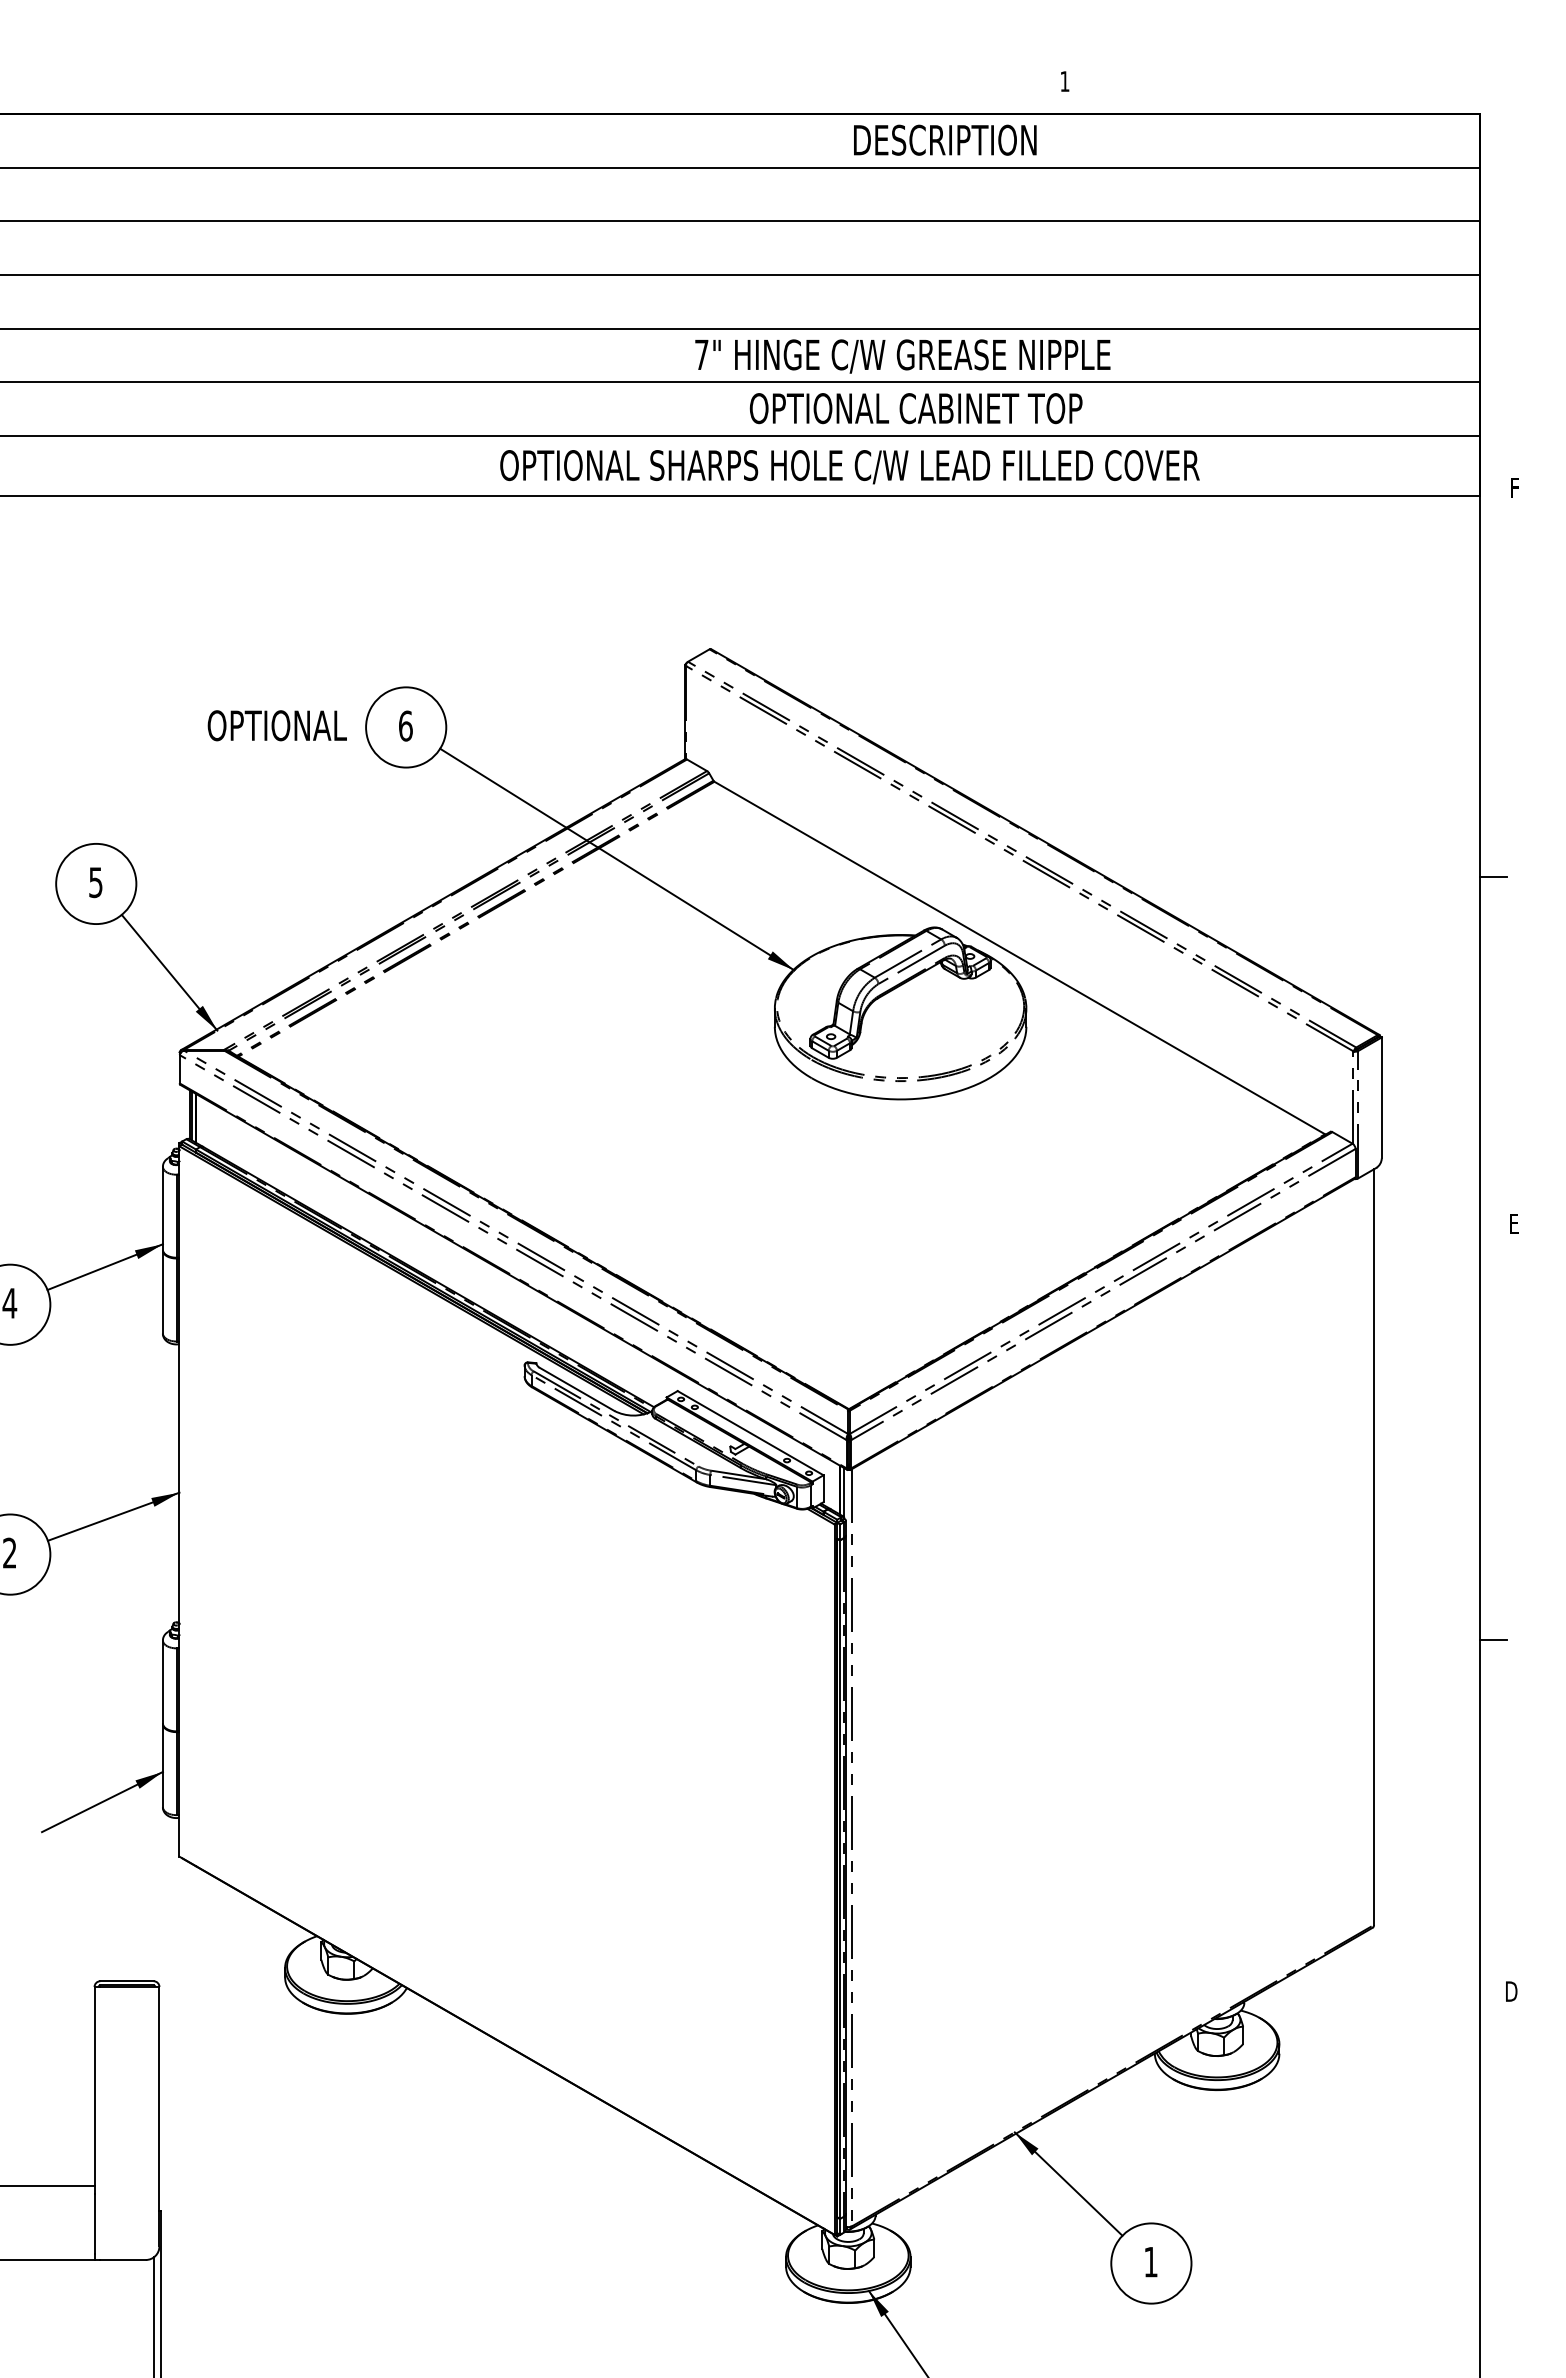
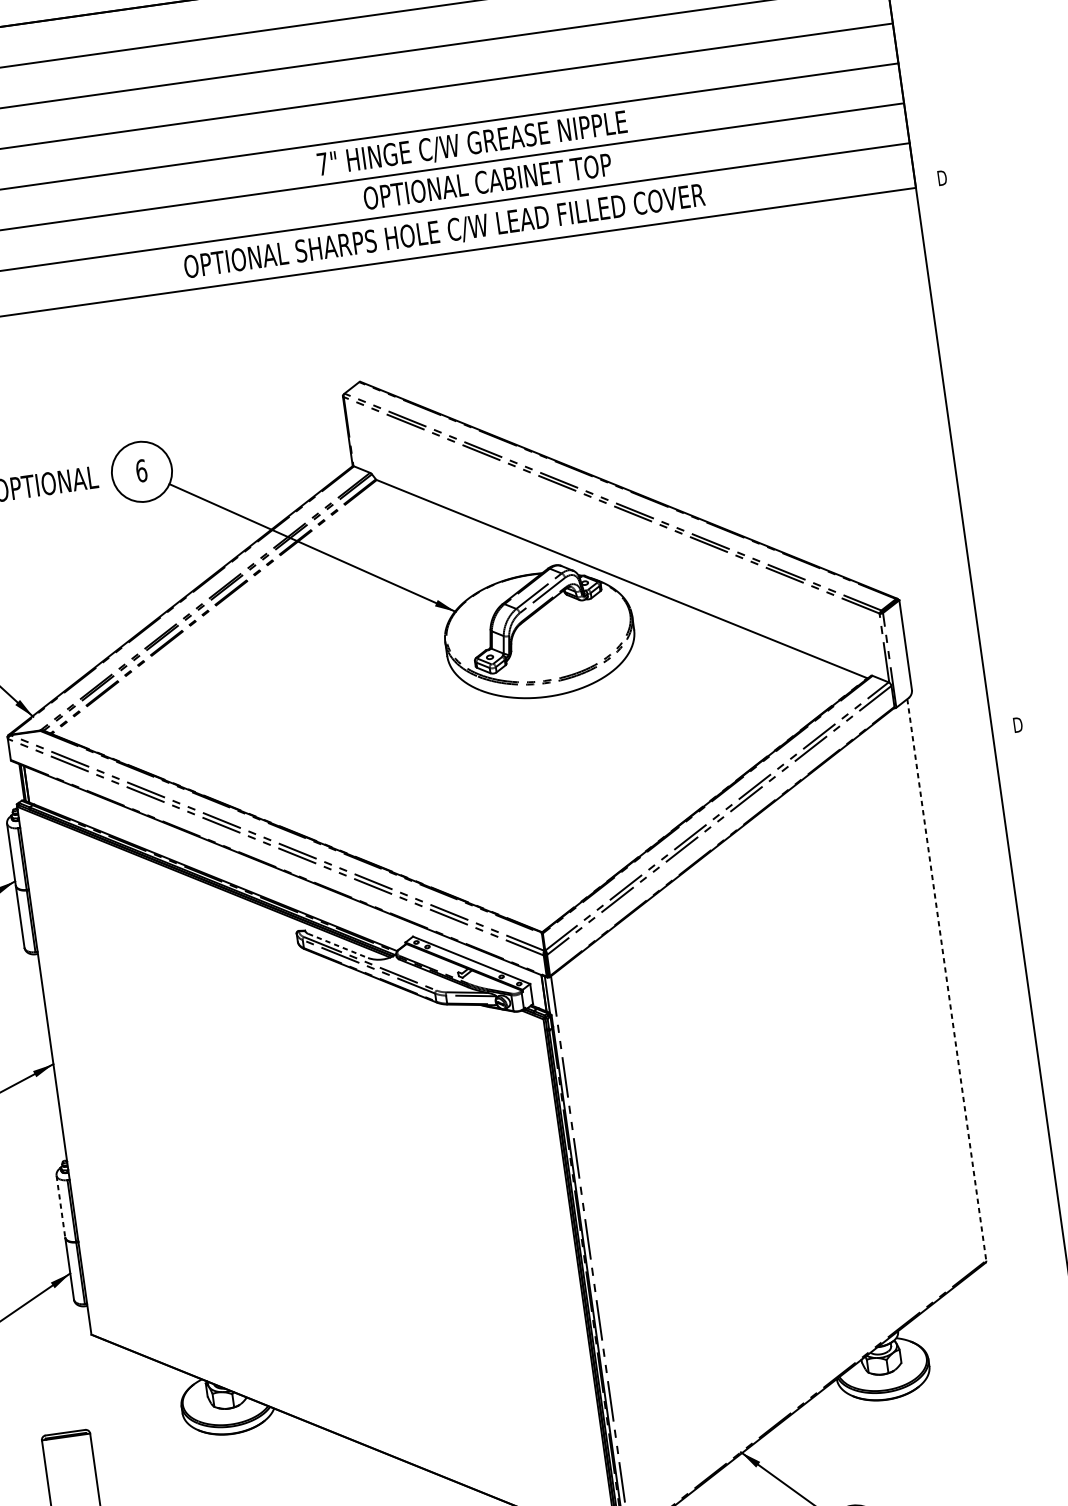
text: (1516, 488) -> (942, 178), F -> D
line: (1493, 877) -> (965, 469), removed
text: (1515, 1223) -> (1018, 724), E -> D
line: (577, 1389) -> (338, 945), solid -> dashed
line: (1374, 1547) -> (947, 980), solid -> dashed
line: (1493, 1639) -> (1045, 1036), removed
line: (162, 1682) -> (60, 1207), solid -> dashed

